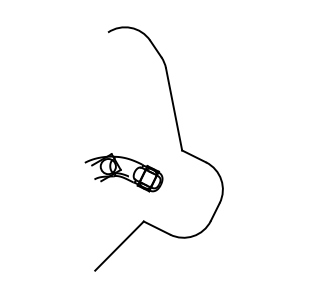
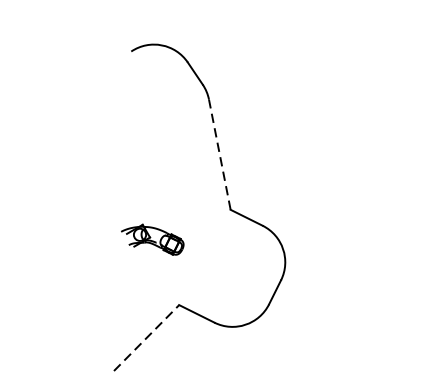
line: (174, 109) -> (220, 154), solid -> dashed
part: (123, 172) -> (151, 239), size x0.6
line: (119, 246) -> (146, 338), solid -> dashed

